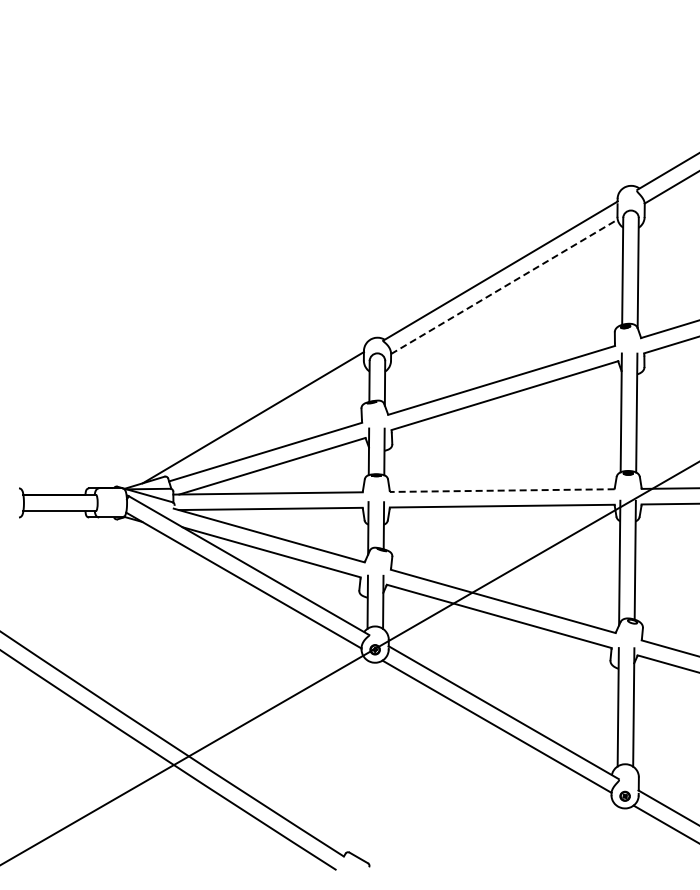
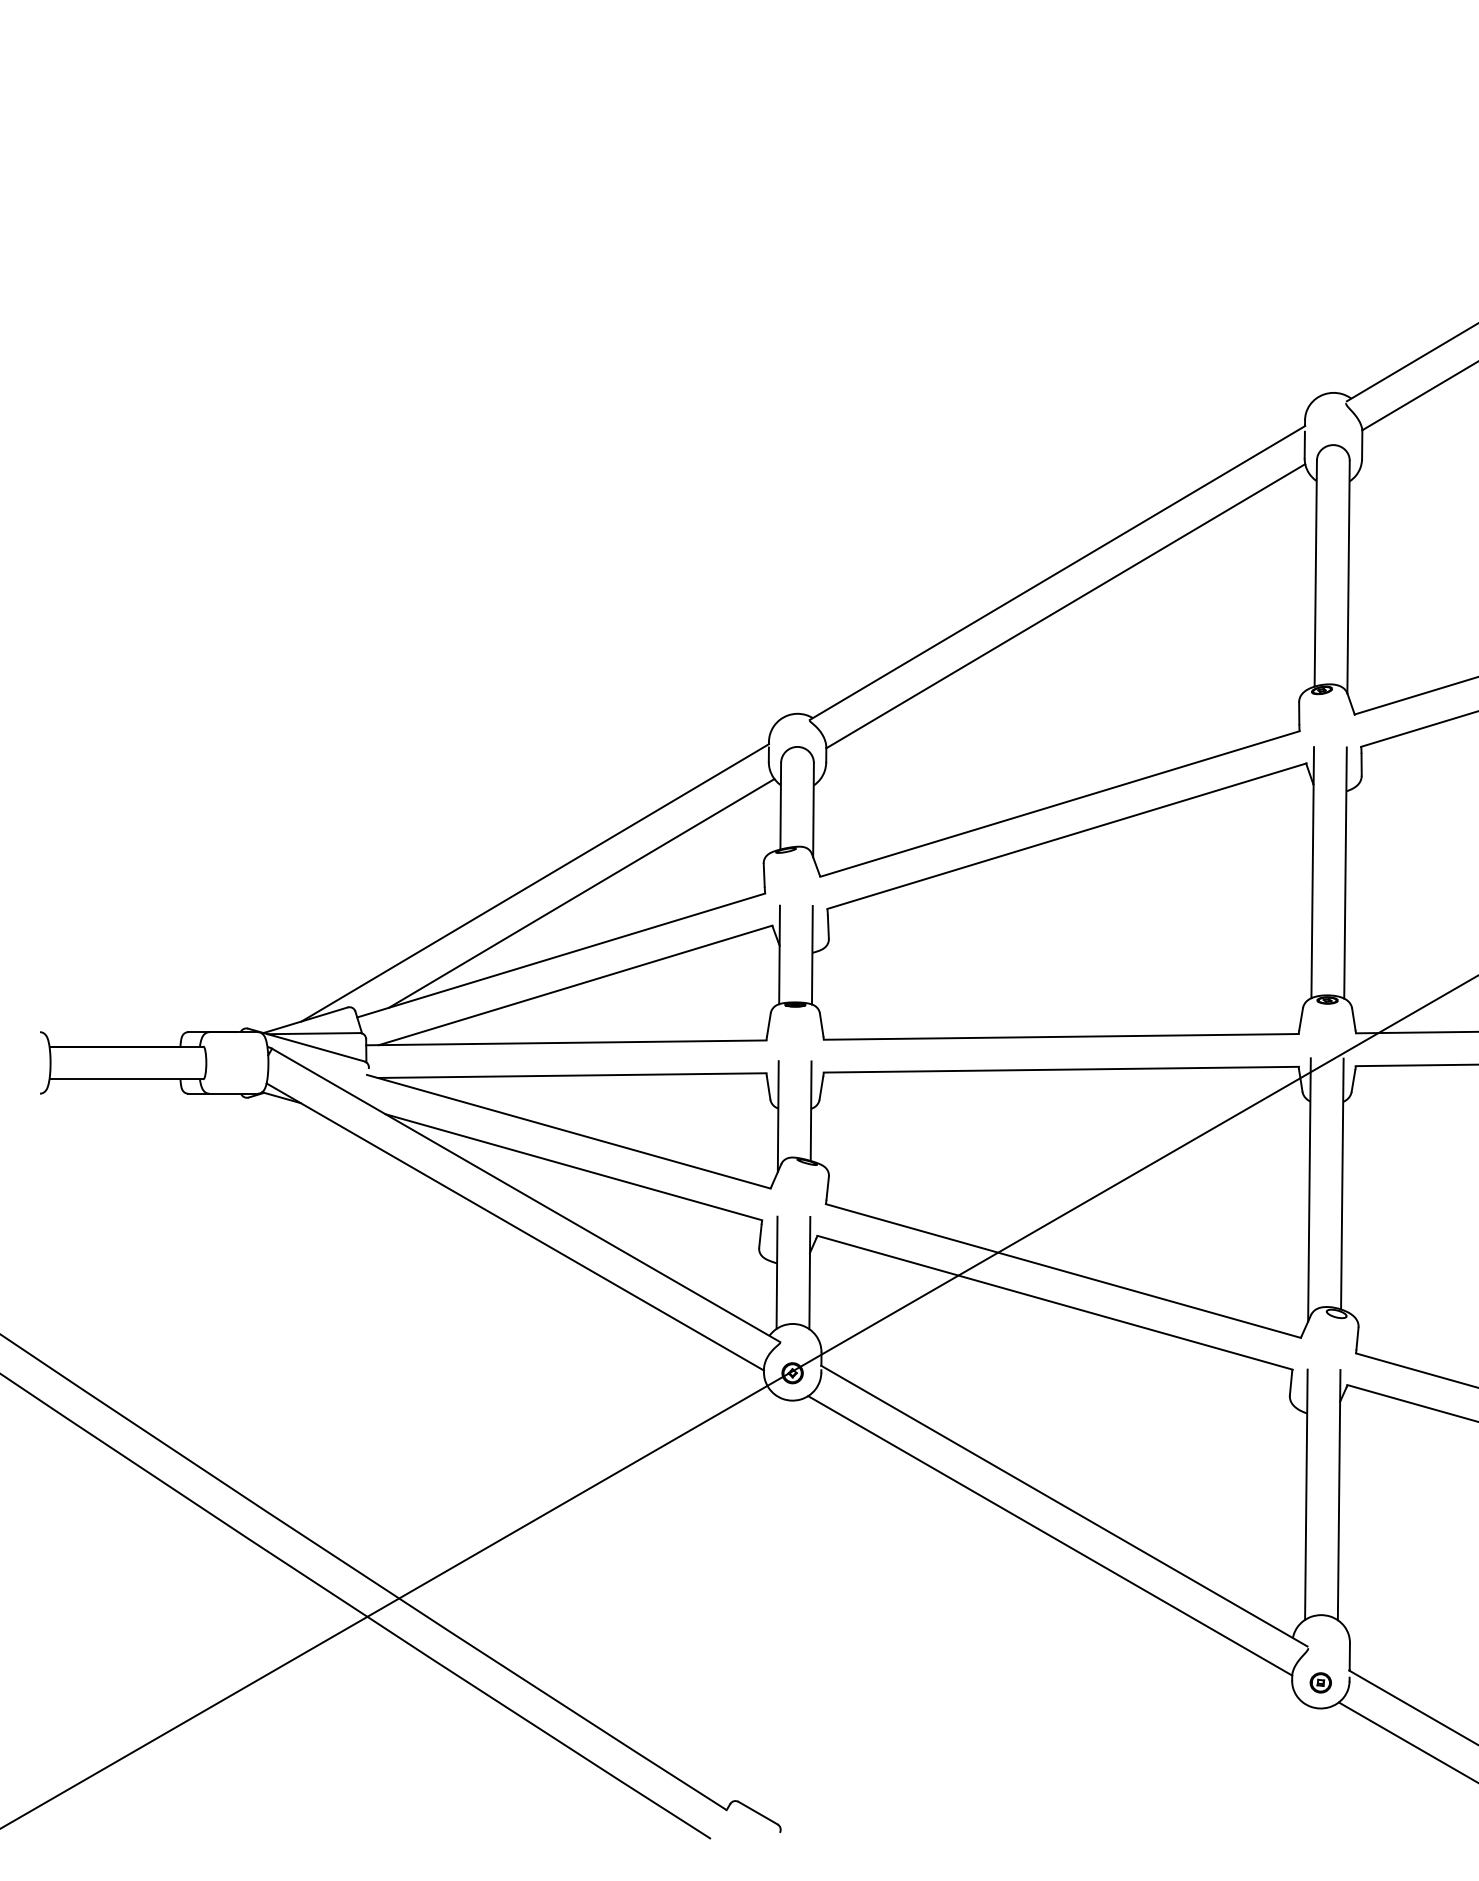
line: (504, 286) -> (1065, 605), dashed -> solid
line: (275, 422) -> (582, 892), added
line: (501, 490) -> (1059, 1036), dashed -> solid

